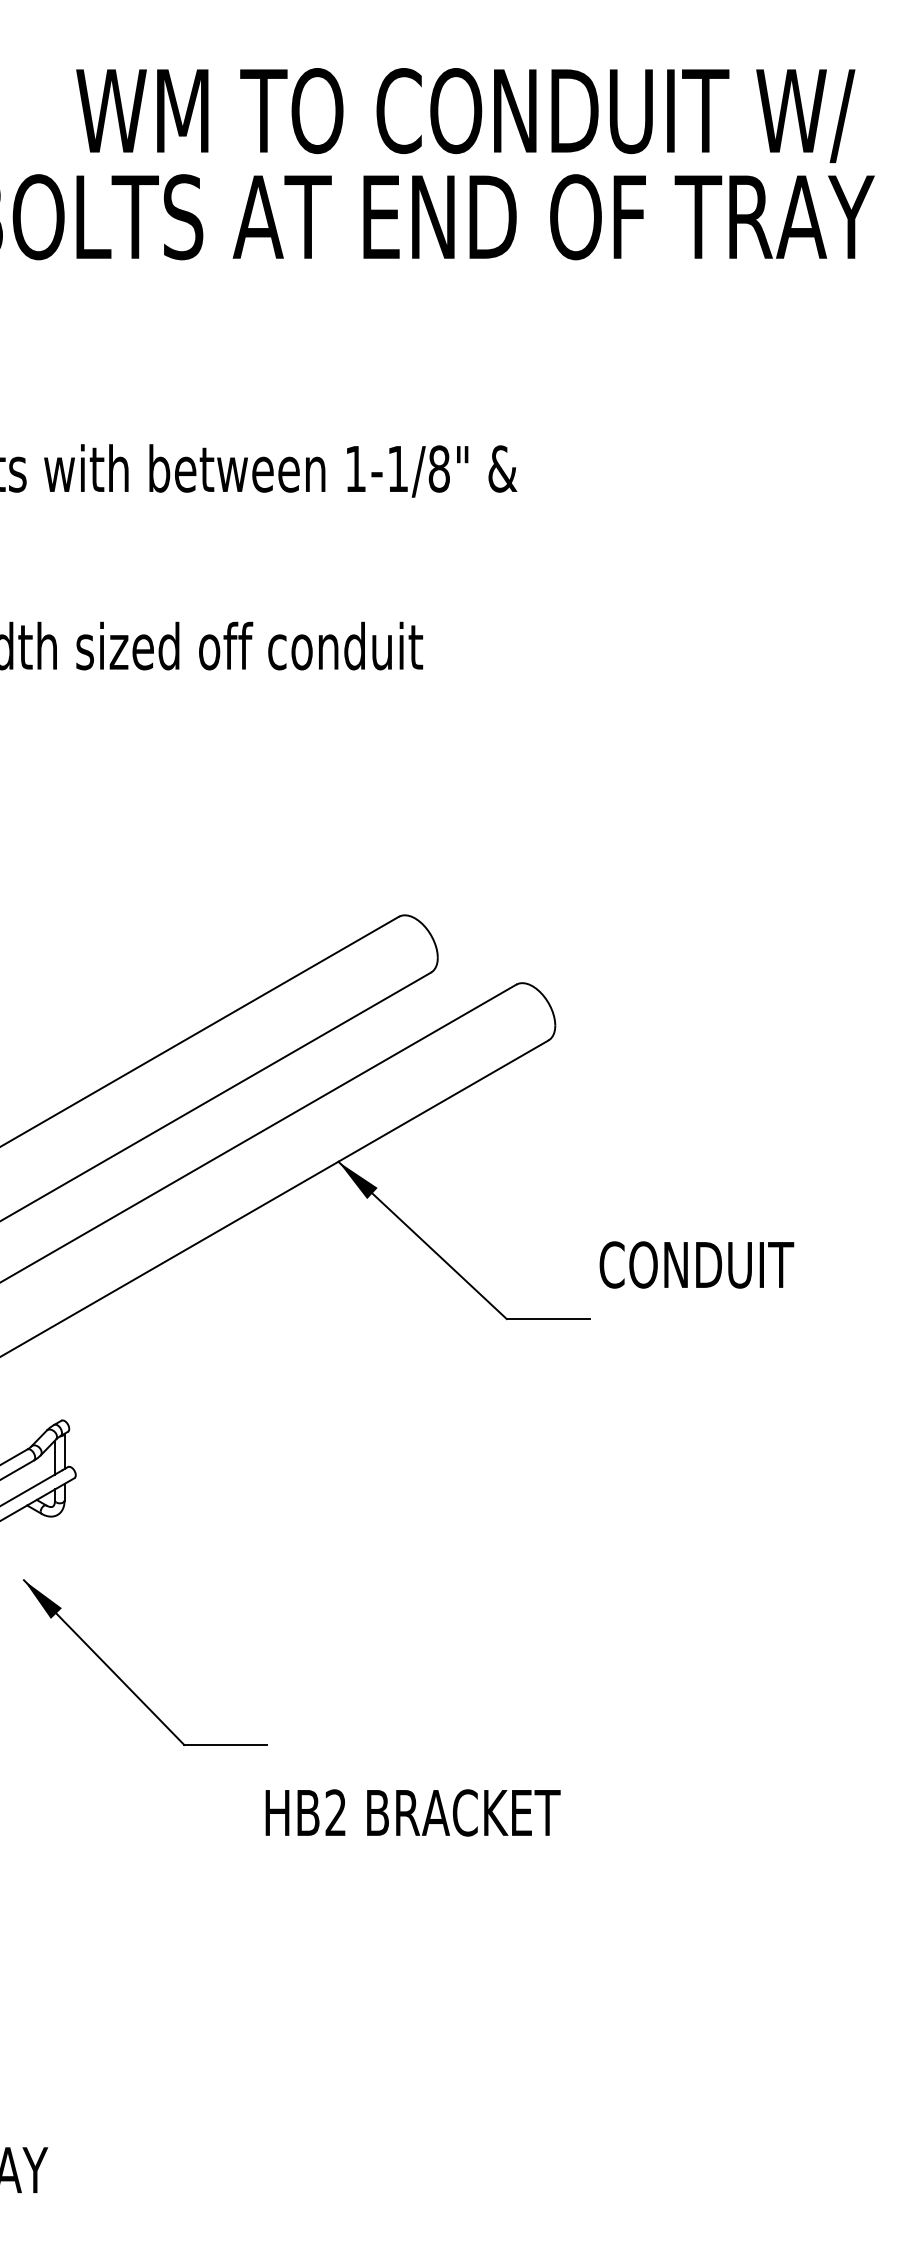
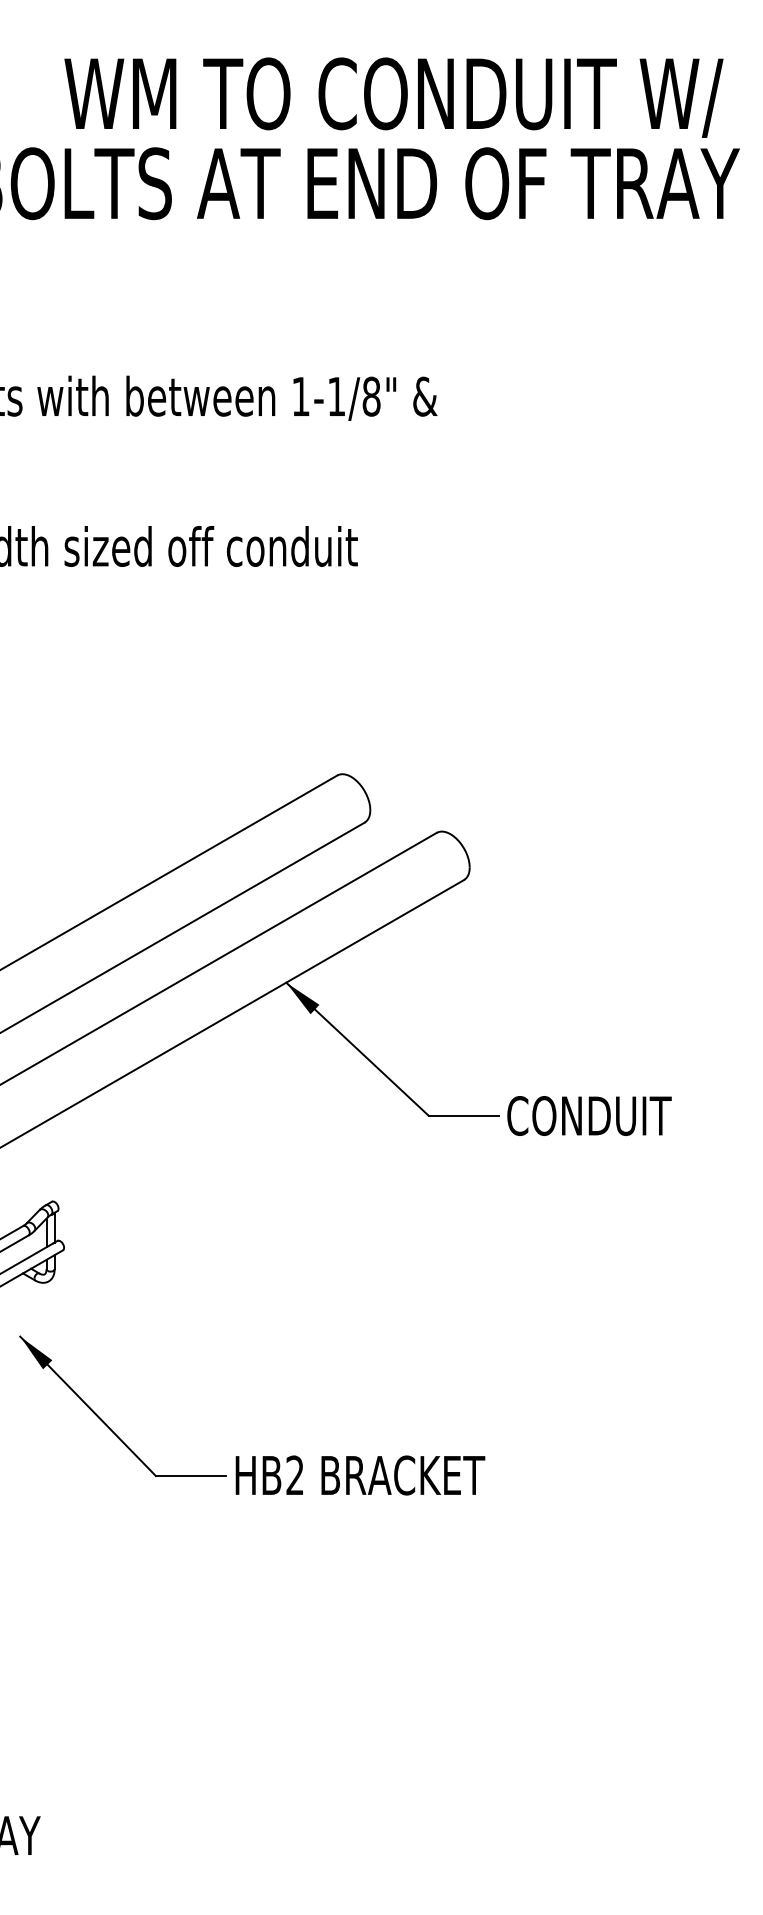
text: (696, 1264) -> (589, 1115), moved
text: (413, 1812) -> (360, 1475), moved

